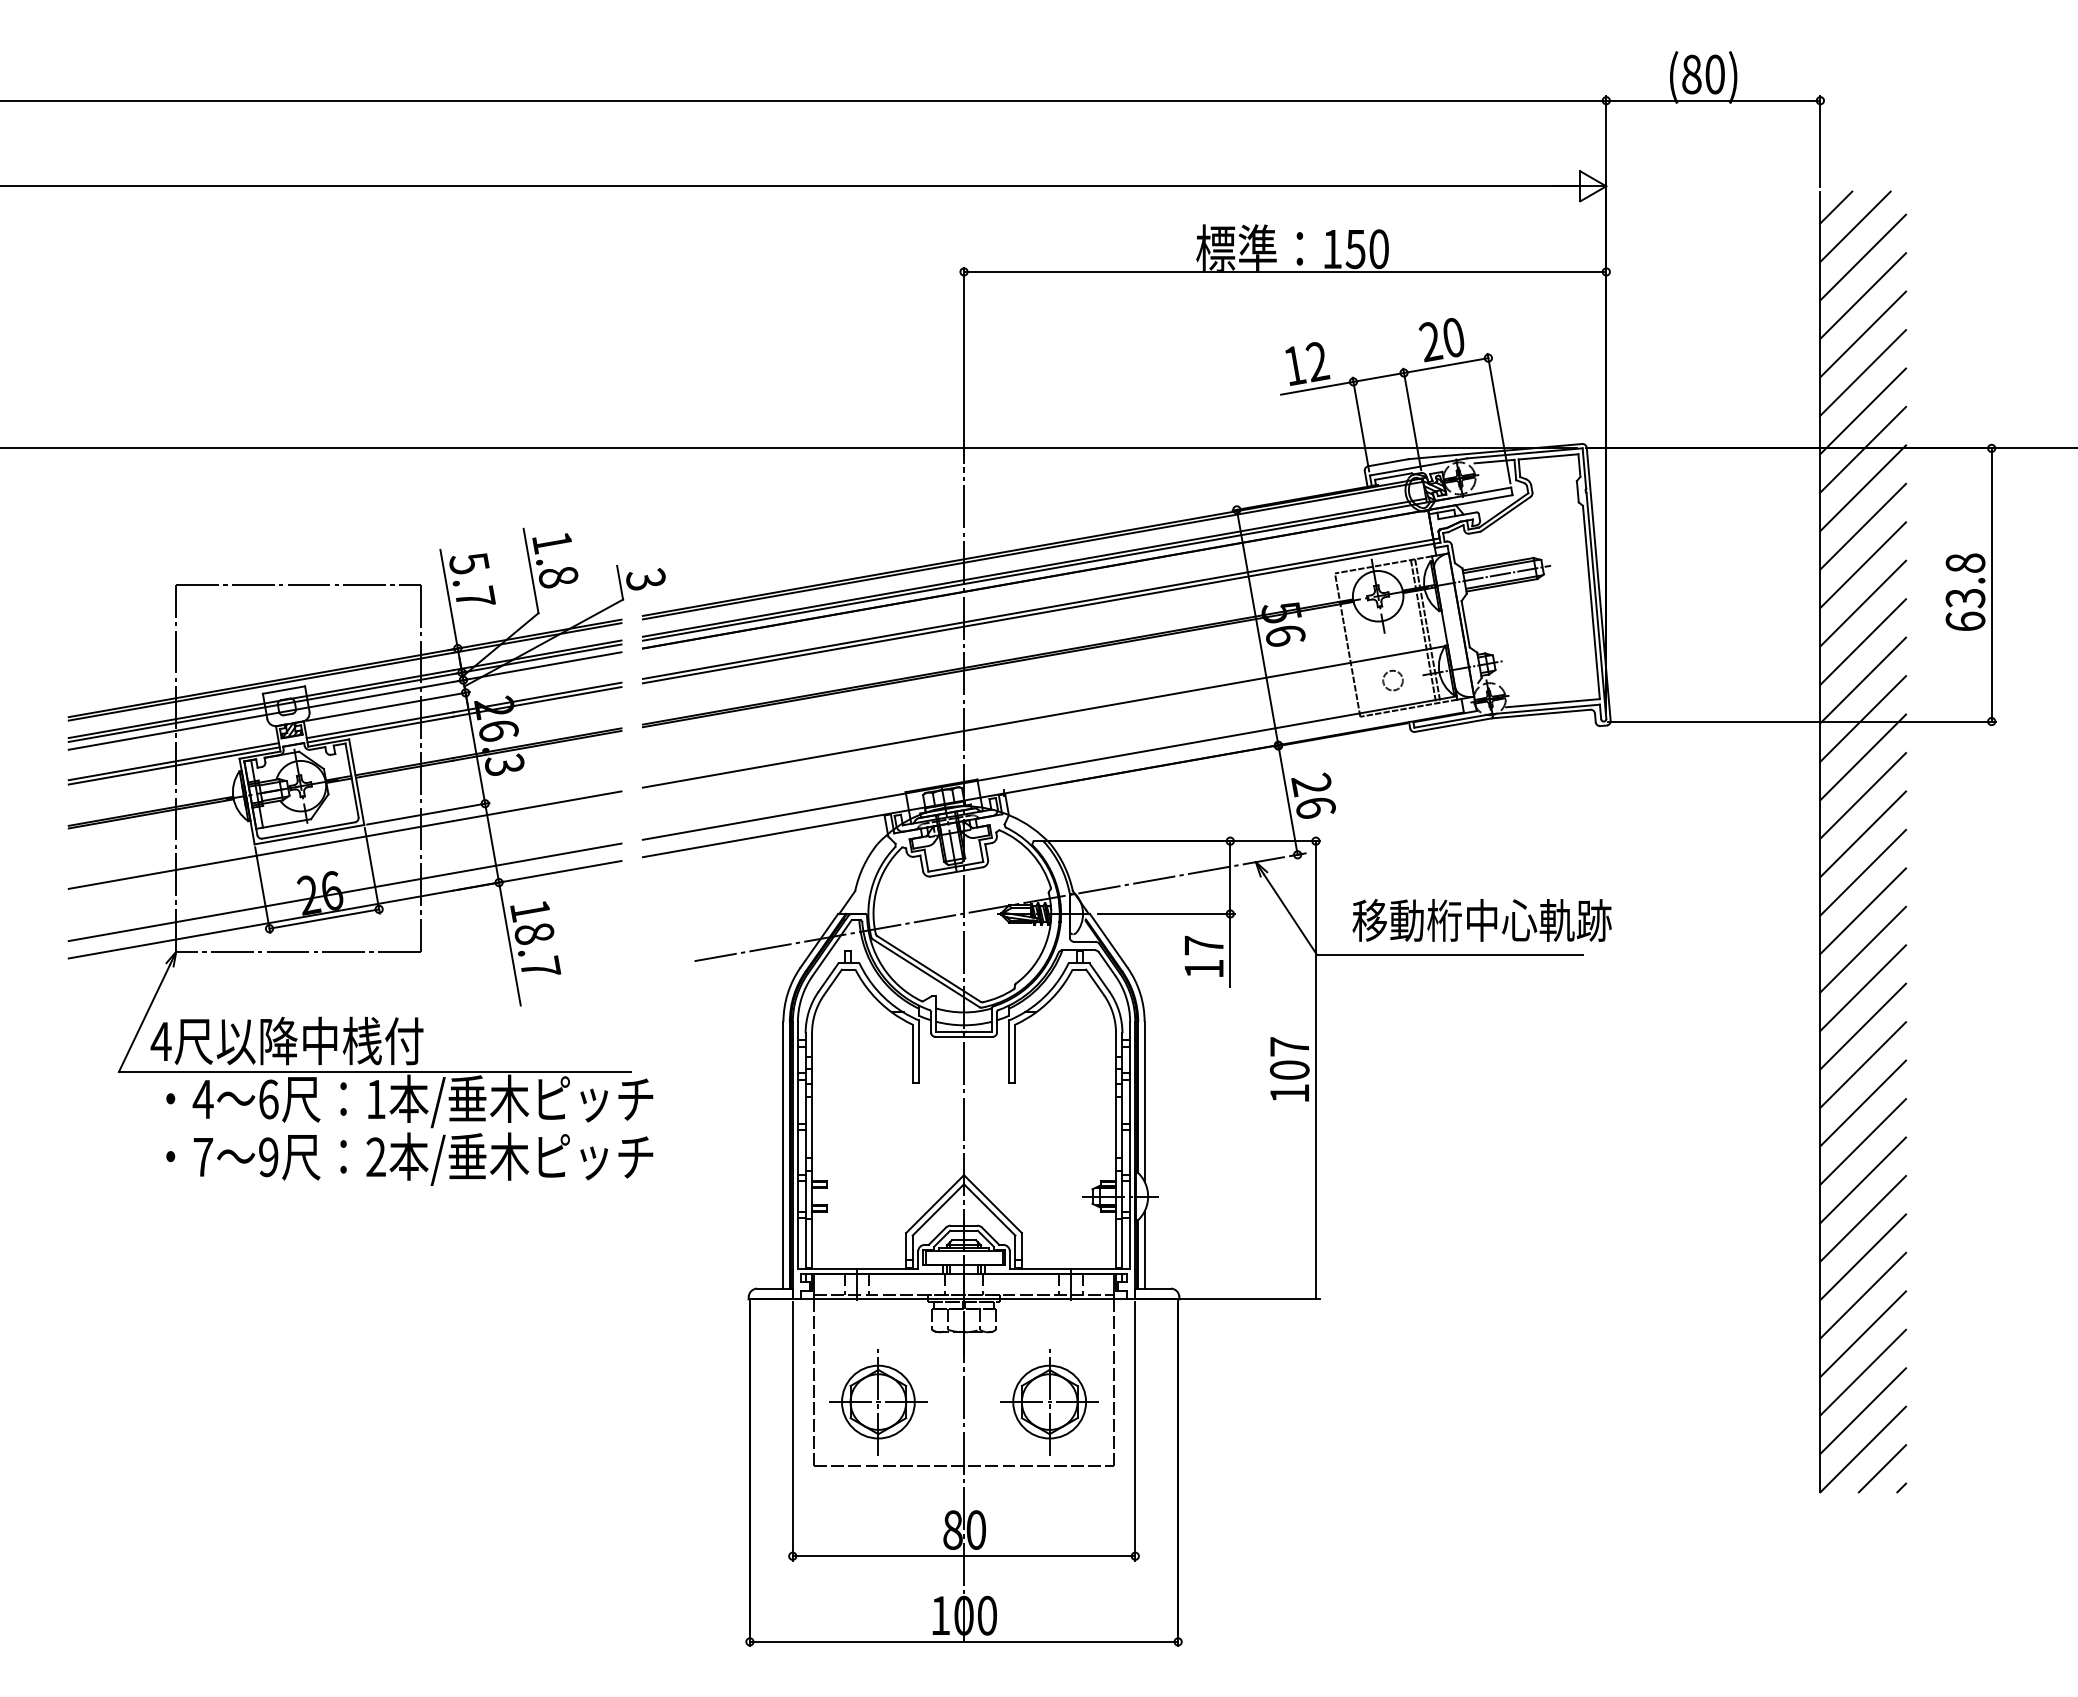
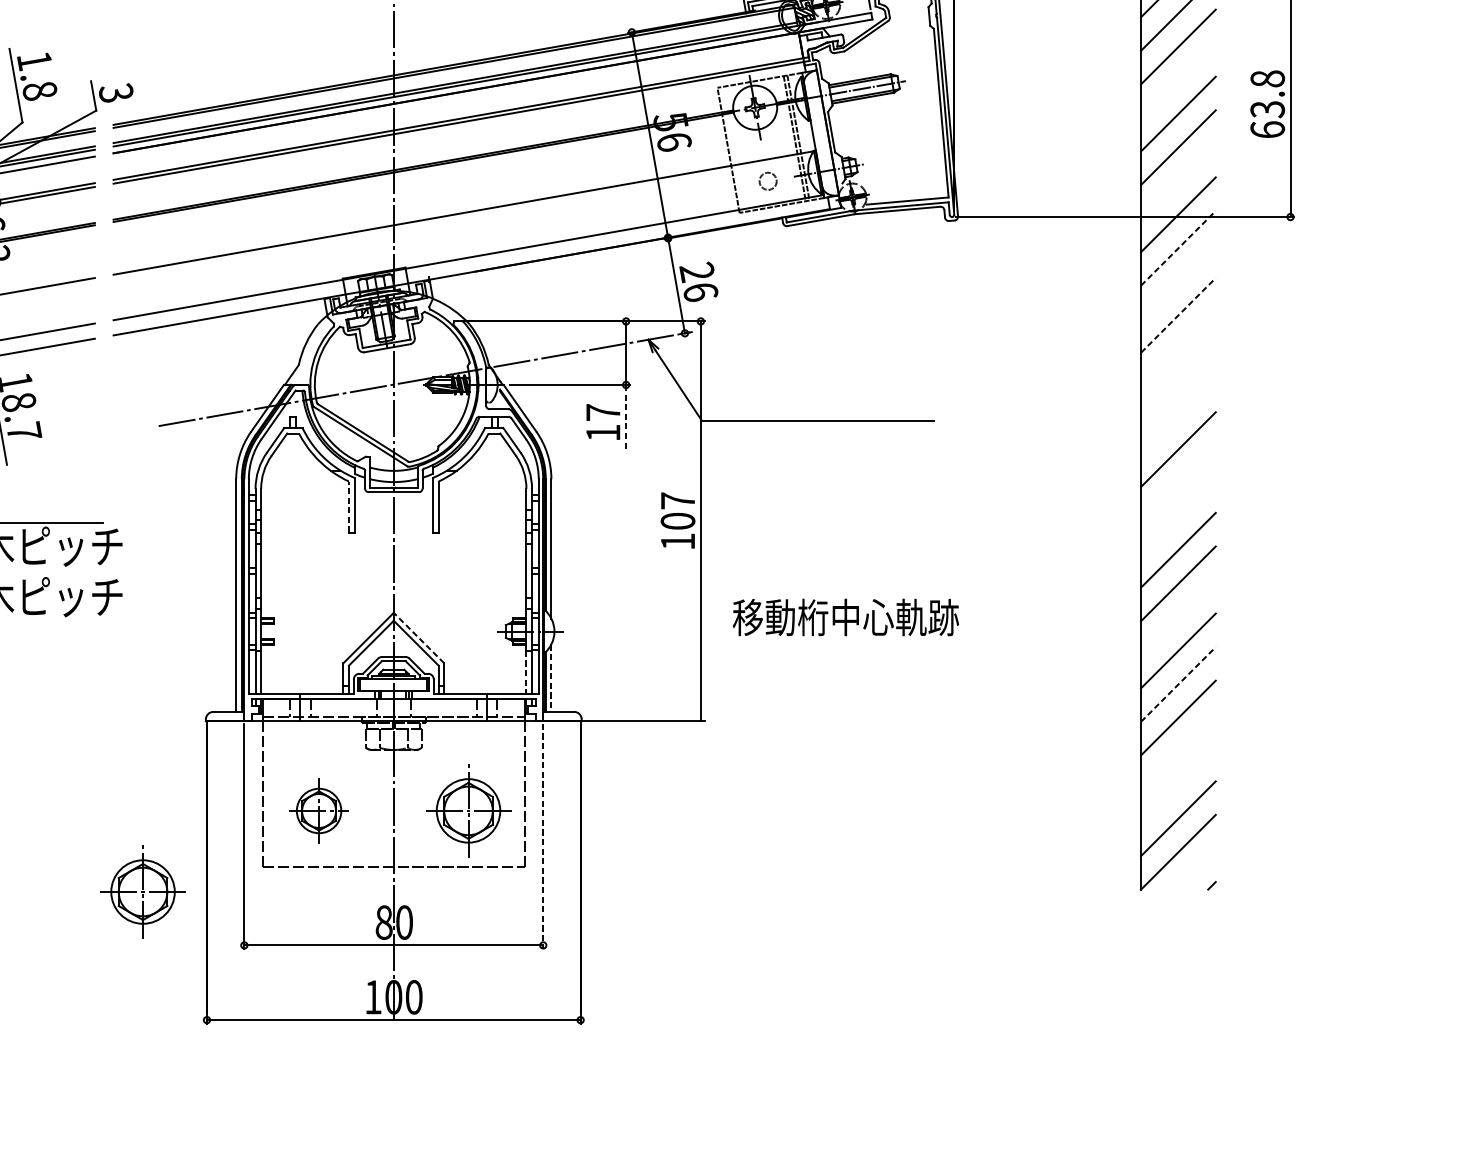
line: (1863, 564) -> (1178, 80), removed
line: (1863, 680) -> (1178, 181), removed
line: (1863, 757) -> (1178, 248), solid -> dashed
line: (1863, 795) -> (1178, 281), removed
line: (1863, 834) -> (1178, 315), solid -> dashed
line: (1863, 872) -> (1178, 348), removed
line: (1863, 911) -> (1178, 382), removed
text: (1481, 920) -> (845, 617), moved
line: (1863, 949) -> (1178, 415), removed
line: (1230, 950) -> (626, 416), solid -> dashed
line: (1863, 1026) -> (1178, 483), removed
line: (912, 1053) -> (348, 506), solid -> dashed
line: (1863, 1064) -> (1178, 516), removed
line: (1863, 1180) -> (1178, 617), removed
line: (992, 1204) -> (418, 638), solid -> dashed
line: (1116, 1243) -> (526, 672), solid -> dashed
line: (1144, 1249) -> (551, 677), solid -> dashed
line: (1863, 1257) -> (1178, 684), solid -> dashed
line: (1863, 1334) -> (1178, 751), removed
line: (1863, 1372) -> (1178, 785), removed
part: (878, 1402) -> (319, 811), size x0.7
line: (1135, 1431) -> (543, 836), solid -> dashed
line: (1882, 1468) -> (1195, 868), removed
part: (676, 1495) -> (142, 892), added

